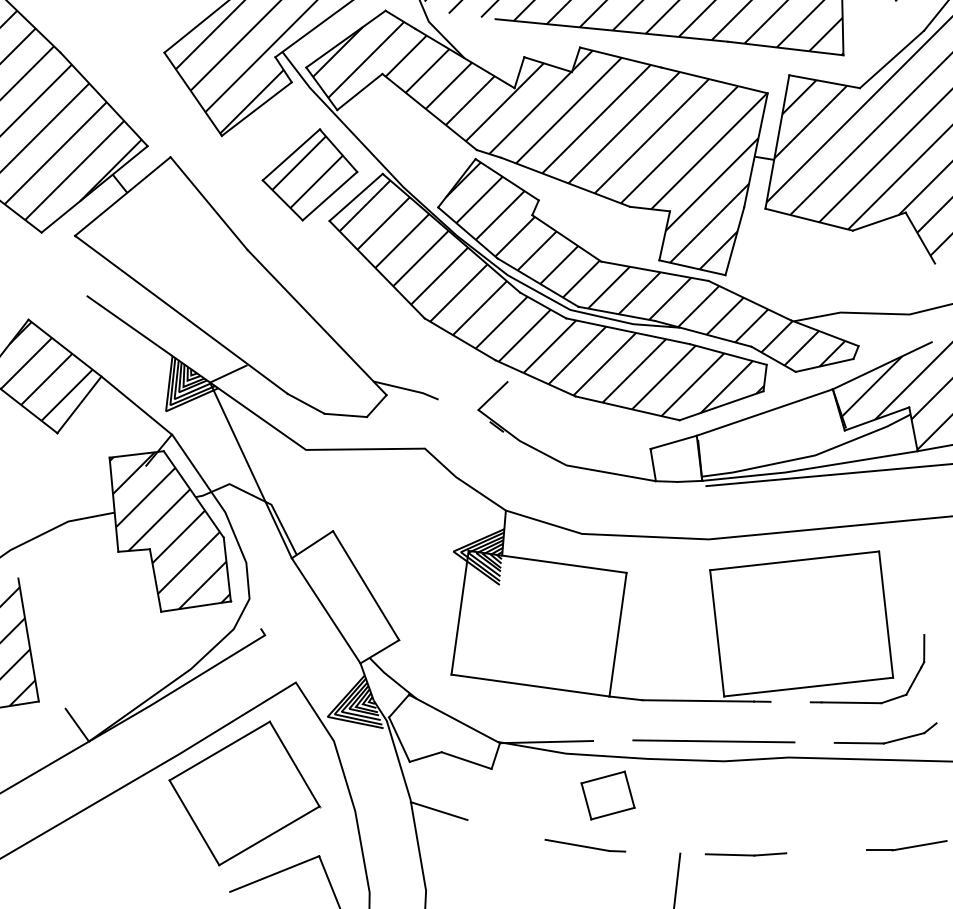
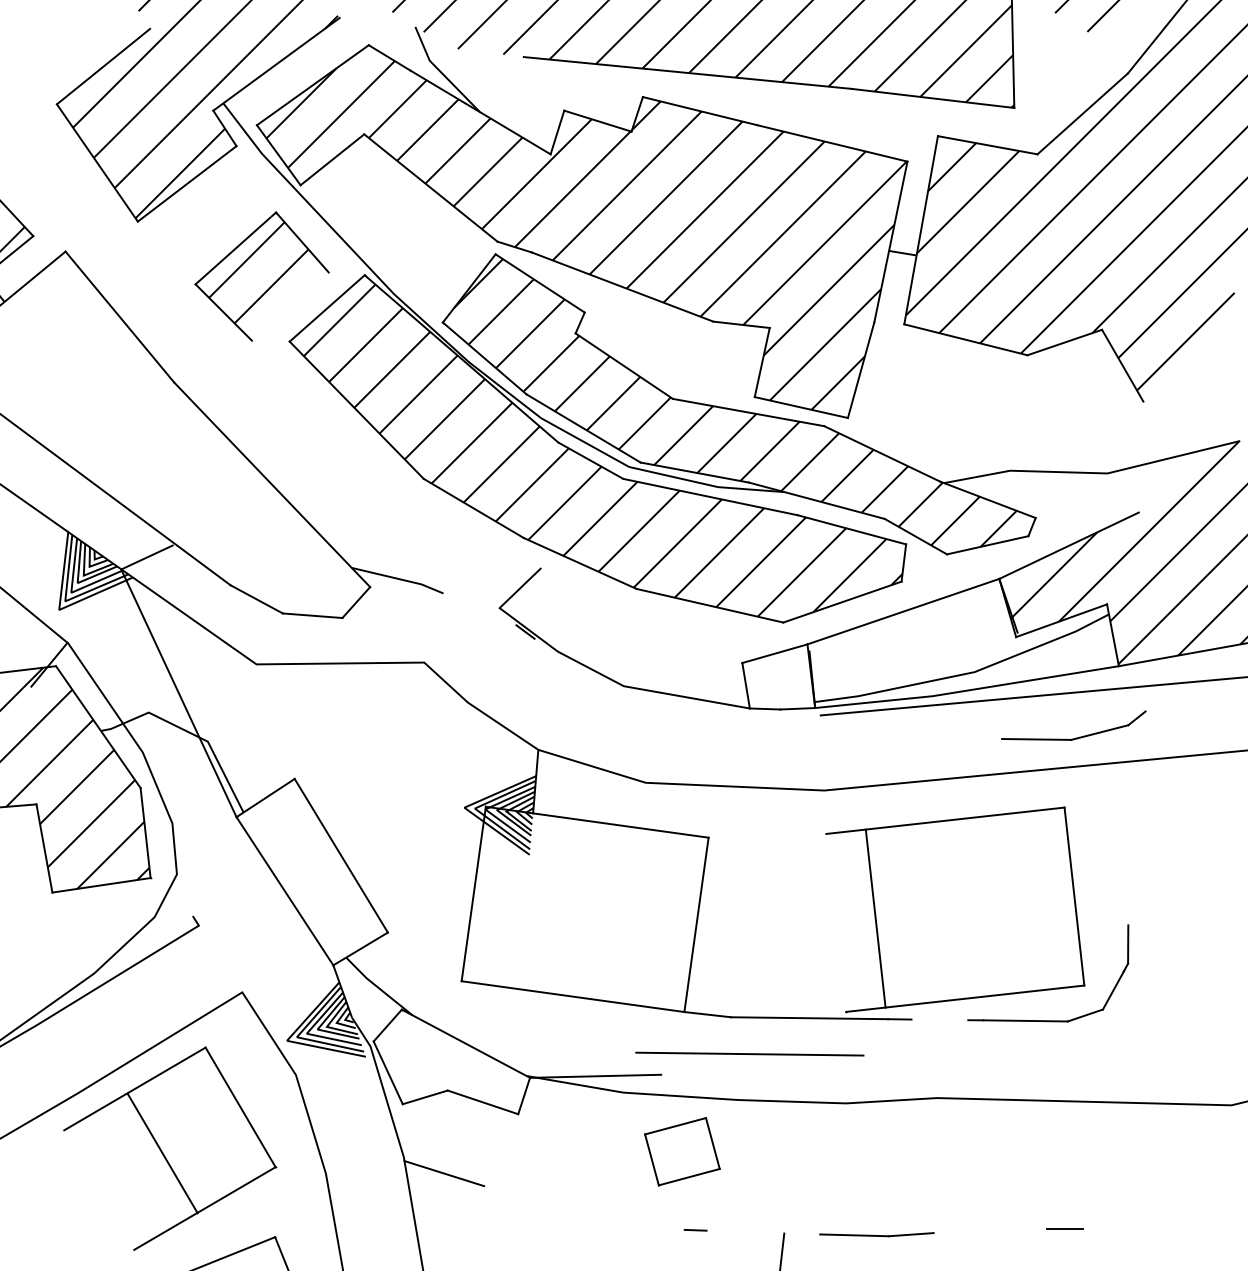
line: (329, 196) -> (289, 307), removed
line: (717, 633) -> (876, 918), moved
line: (713, 741) -> (749, 1054), moved
part: (886, 741) -> (1074, 737), moved
line: (194, 822) -> (162, 1153), moved
line: (577, 845) -> (639, 1222), removed
line: (919, 845) -> (1121, 1222), removed

